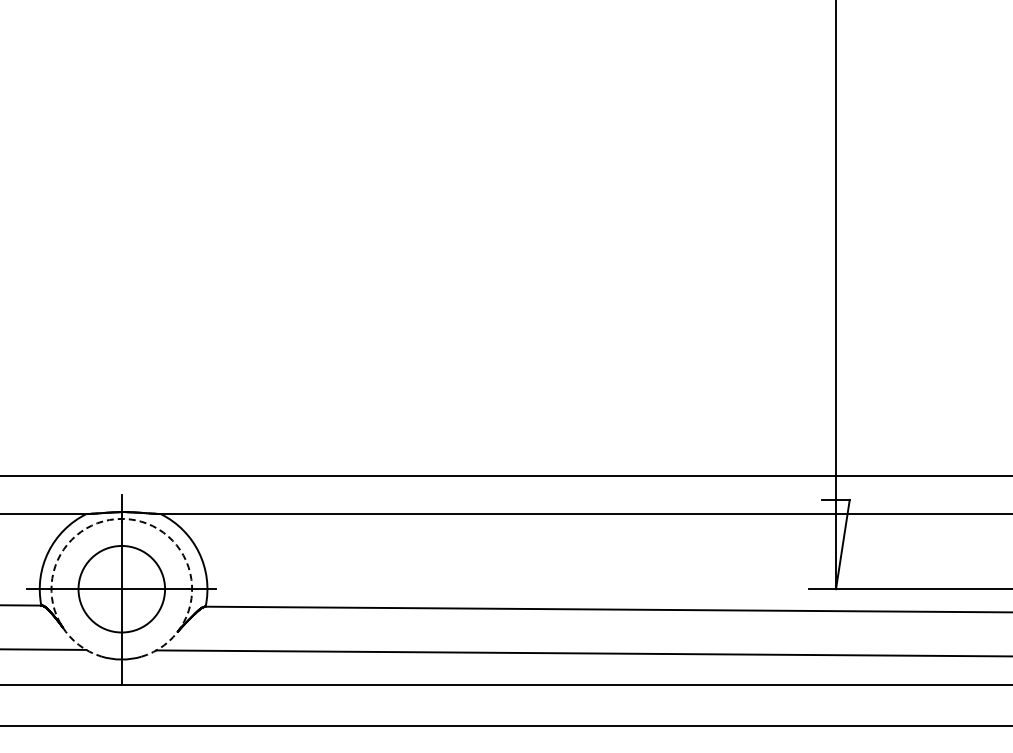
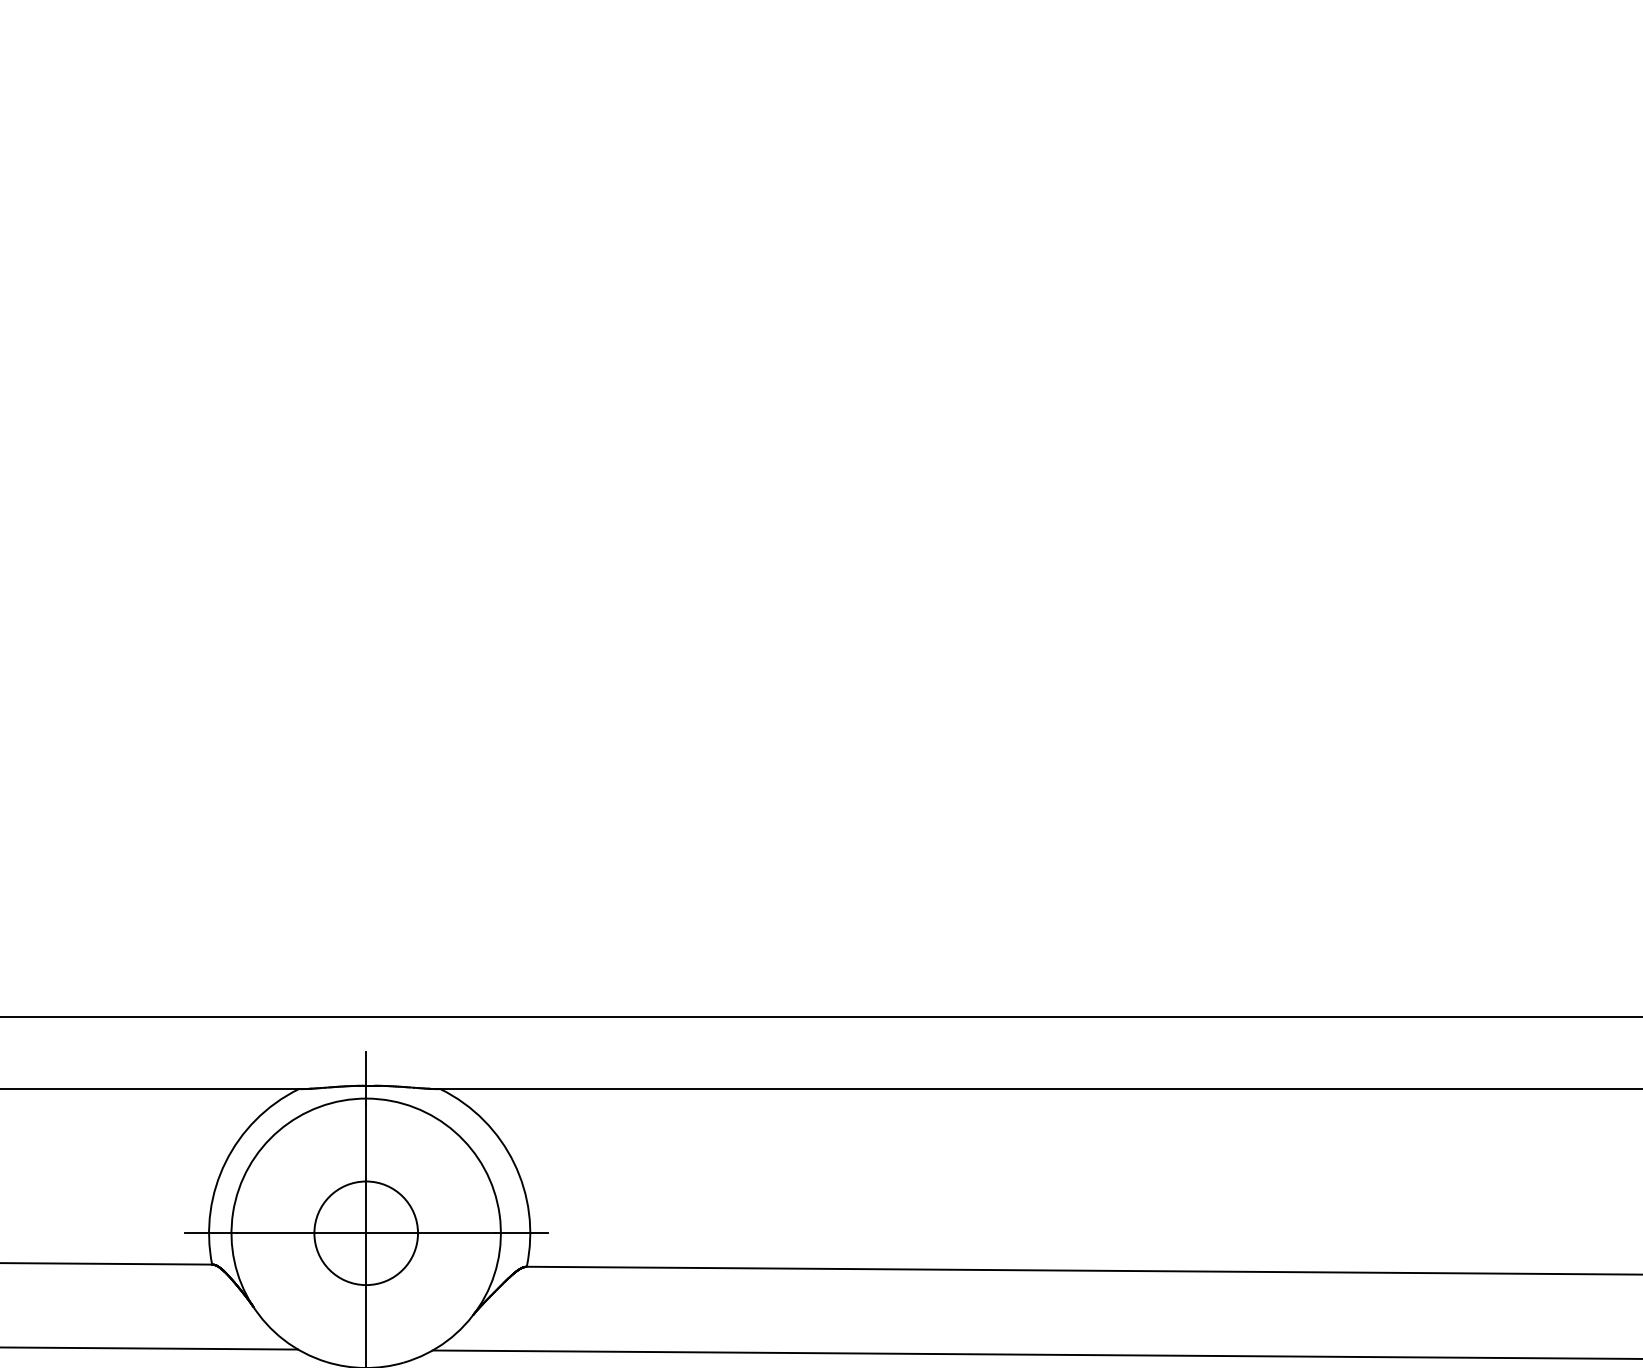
arc: (122, 518) -> (367, 1097), dashed -> solid
circle: (121, 589) -> (365, 1233), size x0.62

